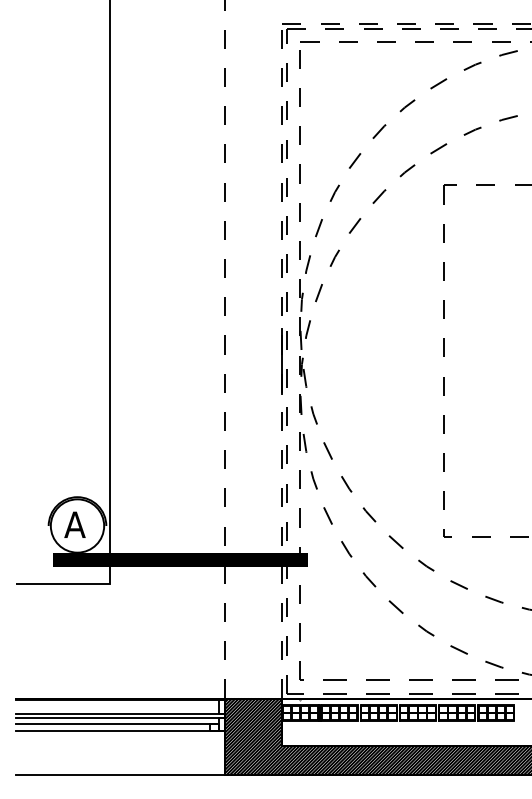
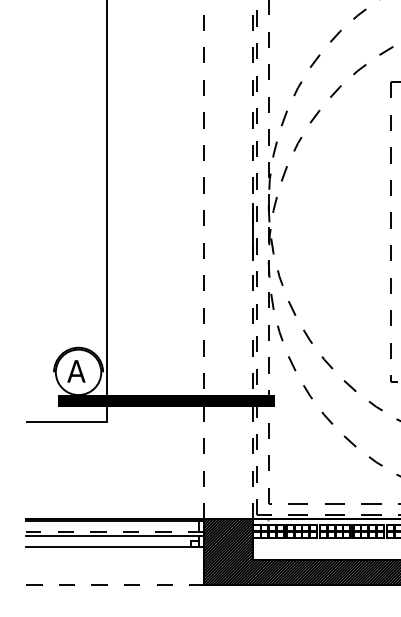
line: (120, 713) -> (115, 532), solid -> dashed
line: (117, 724) -> (112, 541), removed
line: (121, 775) -> (116, 584), solid -> dashed

